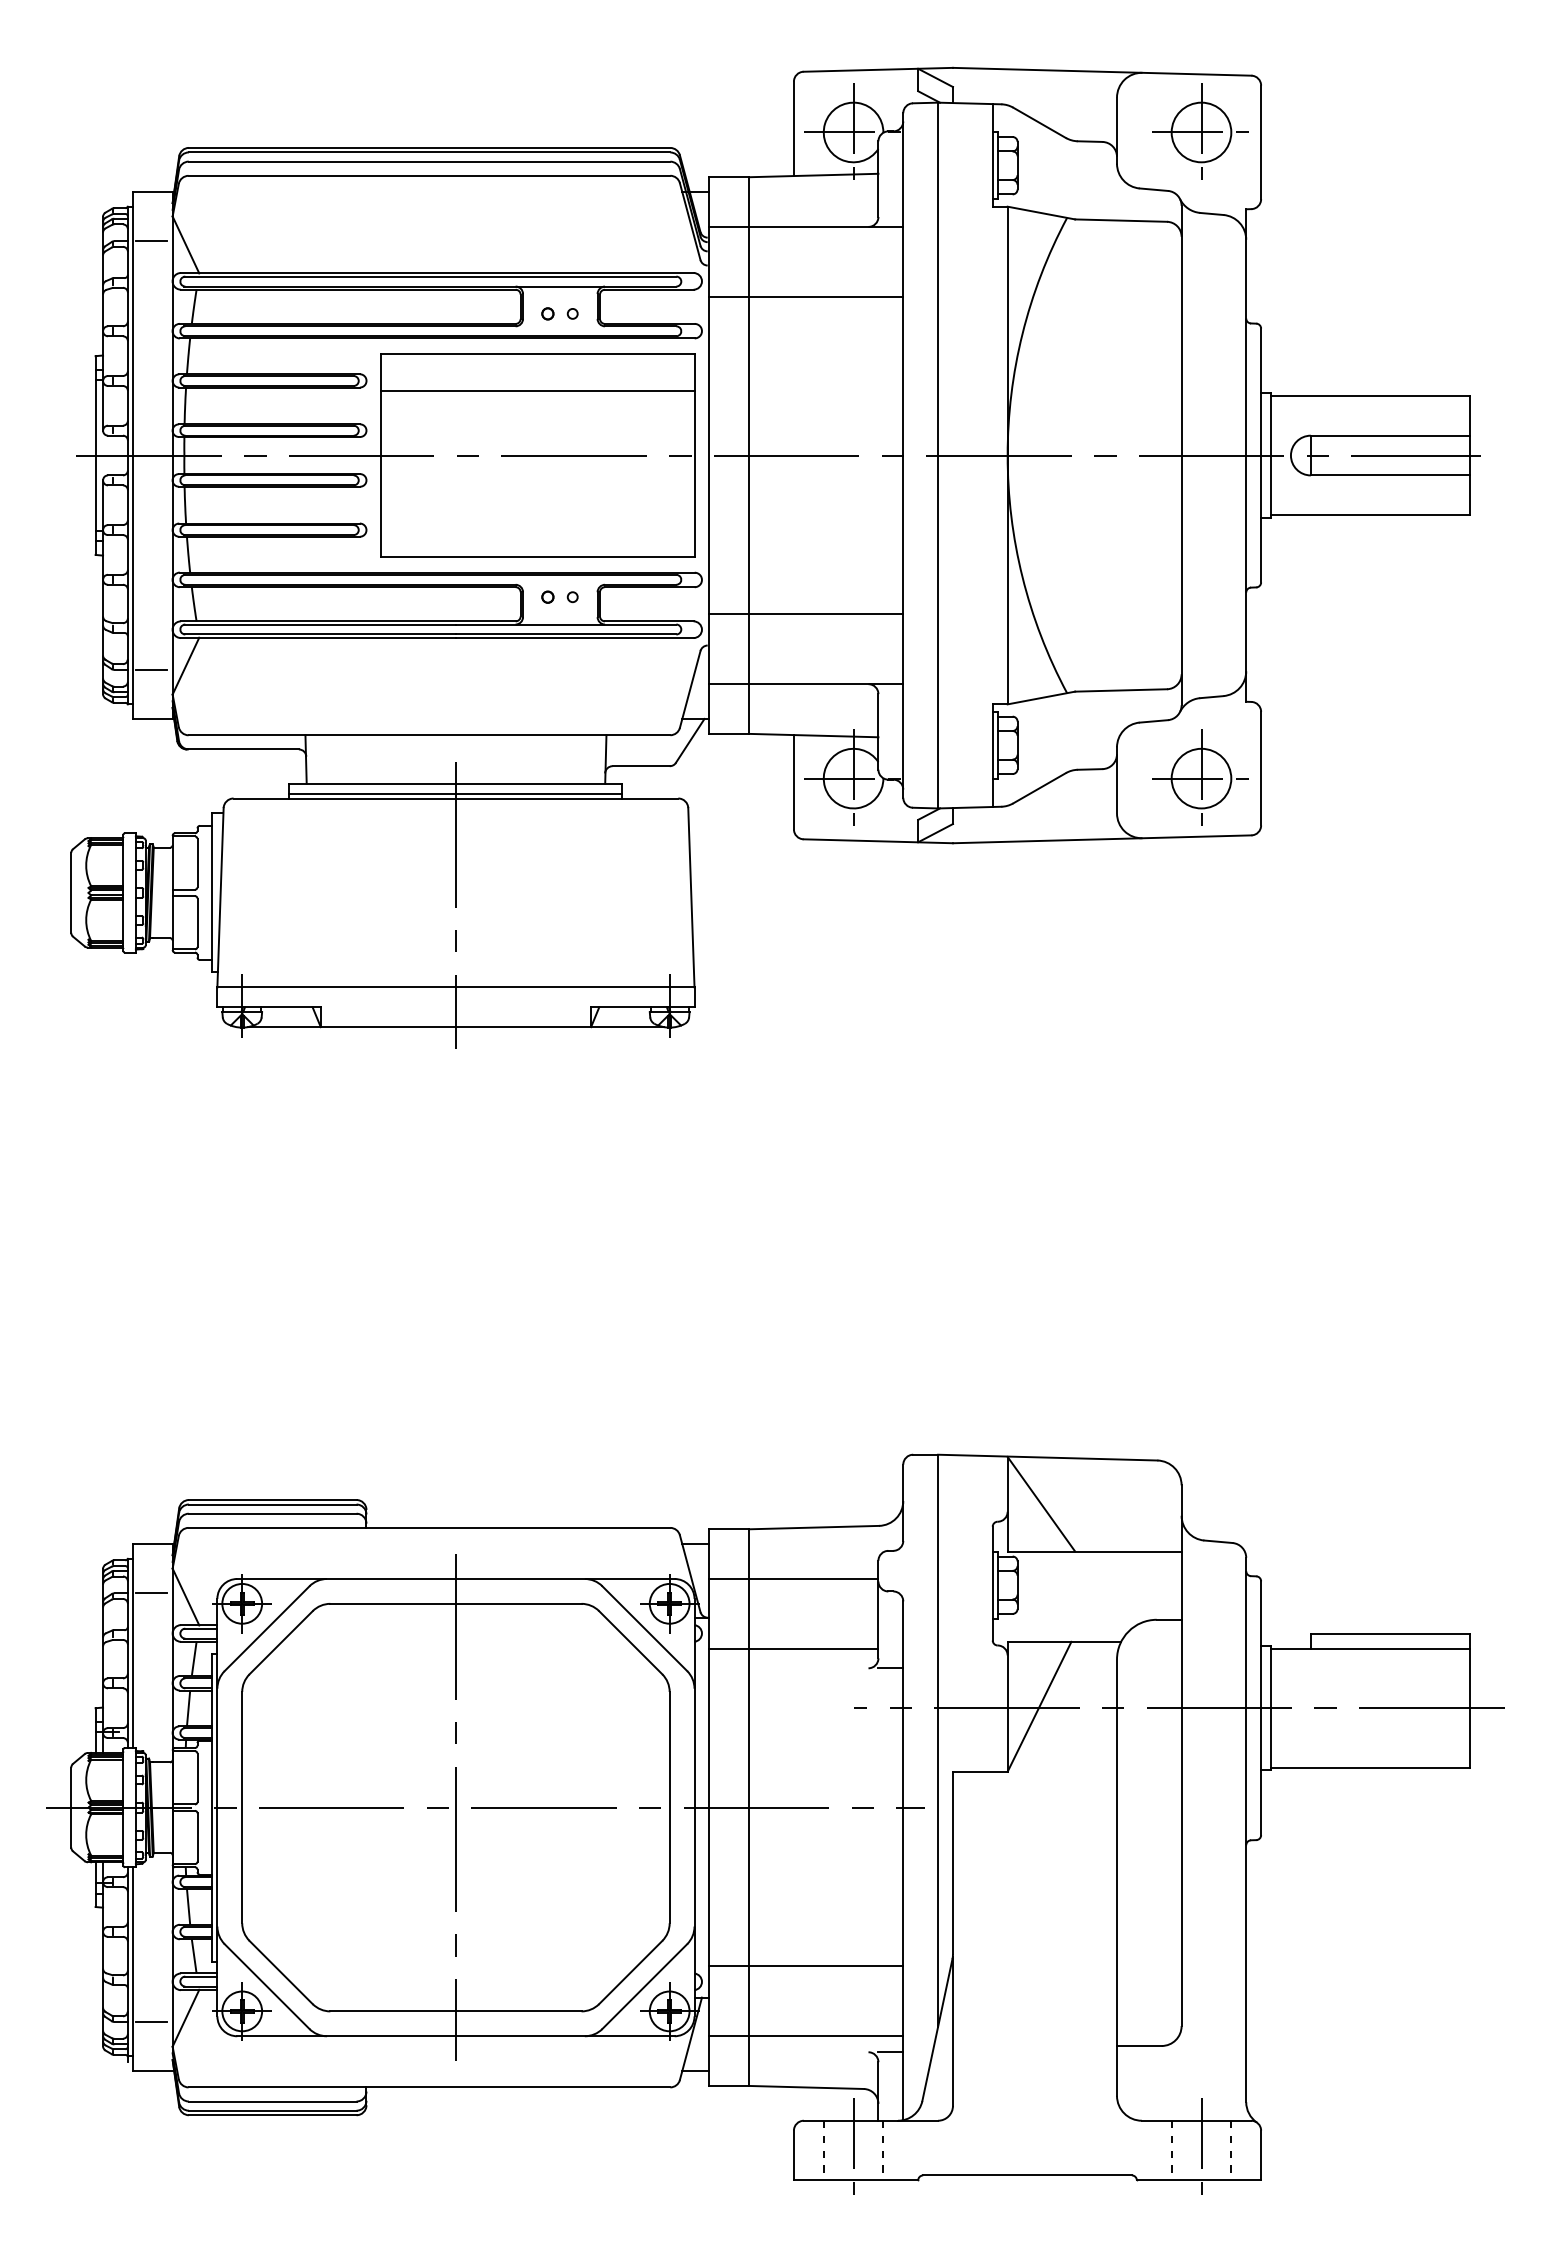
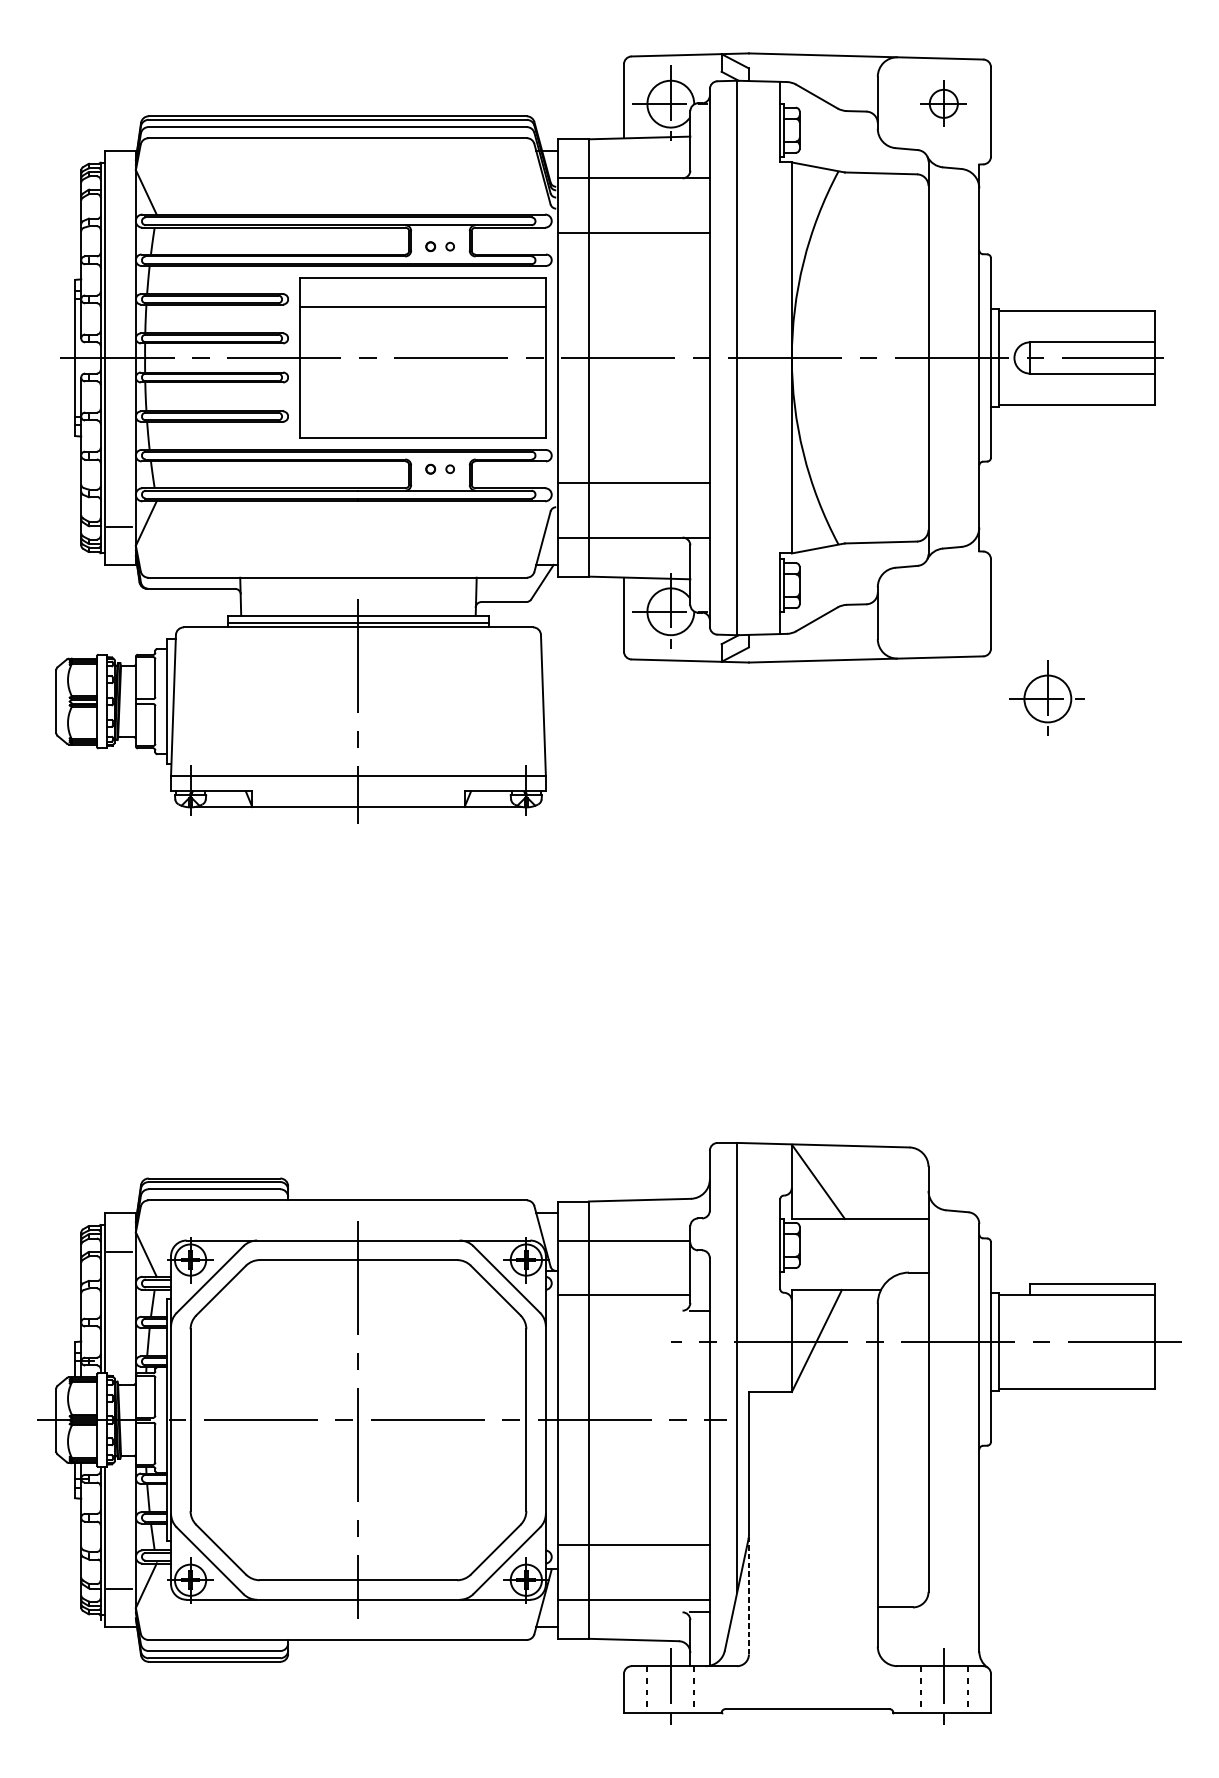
part: (1200, 131) -> (943, 103), size x0.6
line: (151, 240) -> (119, 189), removed
part: (1200, 777) -> (1047, 698), moved
line: (952, 2031) -> (748, 1596), solid -> dashed

